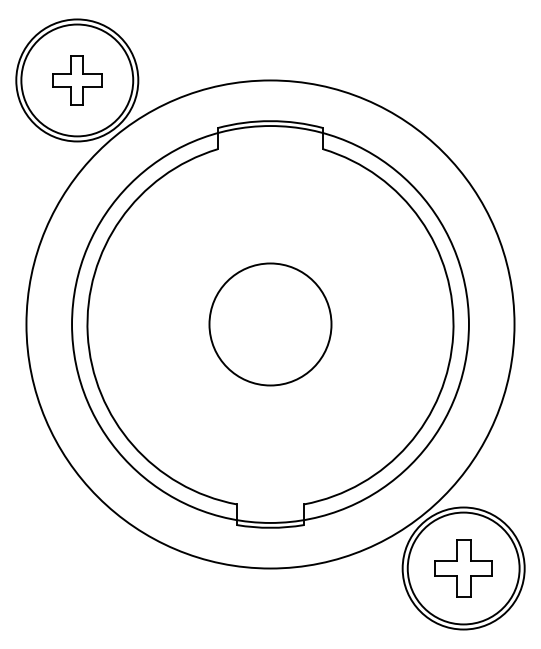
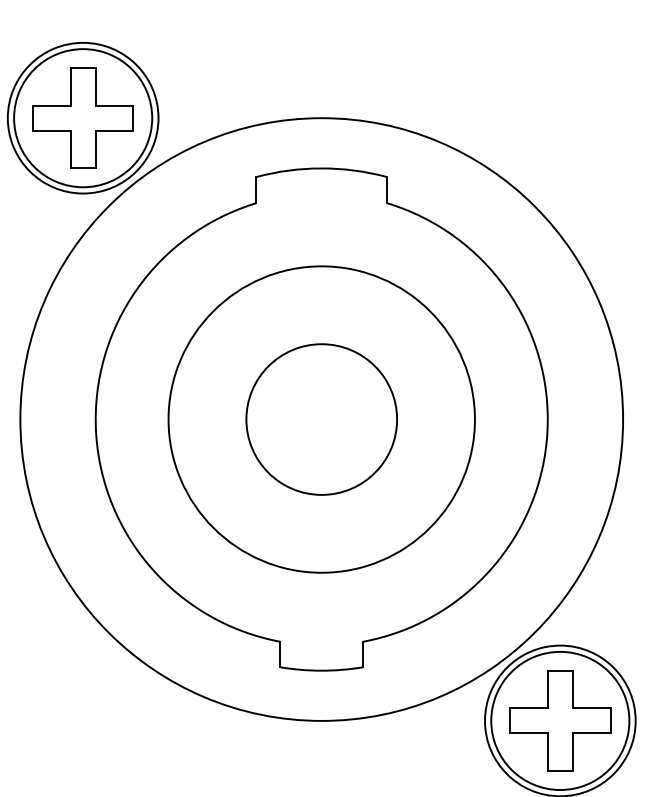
part: (77, 80) -> (83, 118), size x1.67
circle: (270, 324) -> (321, 419), size x0.62
part: (463, 568) -> (560, 720), size x1.43

